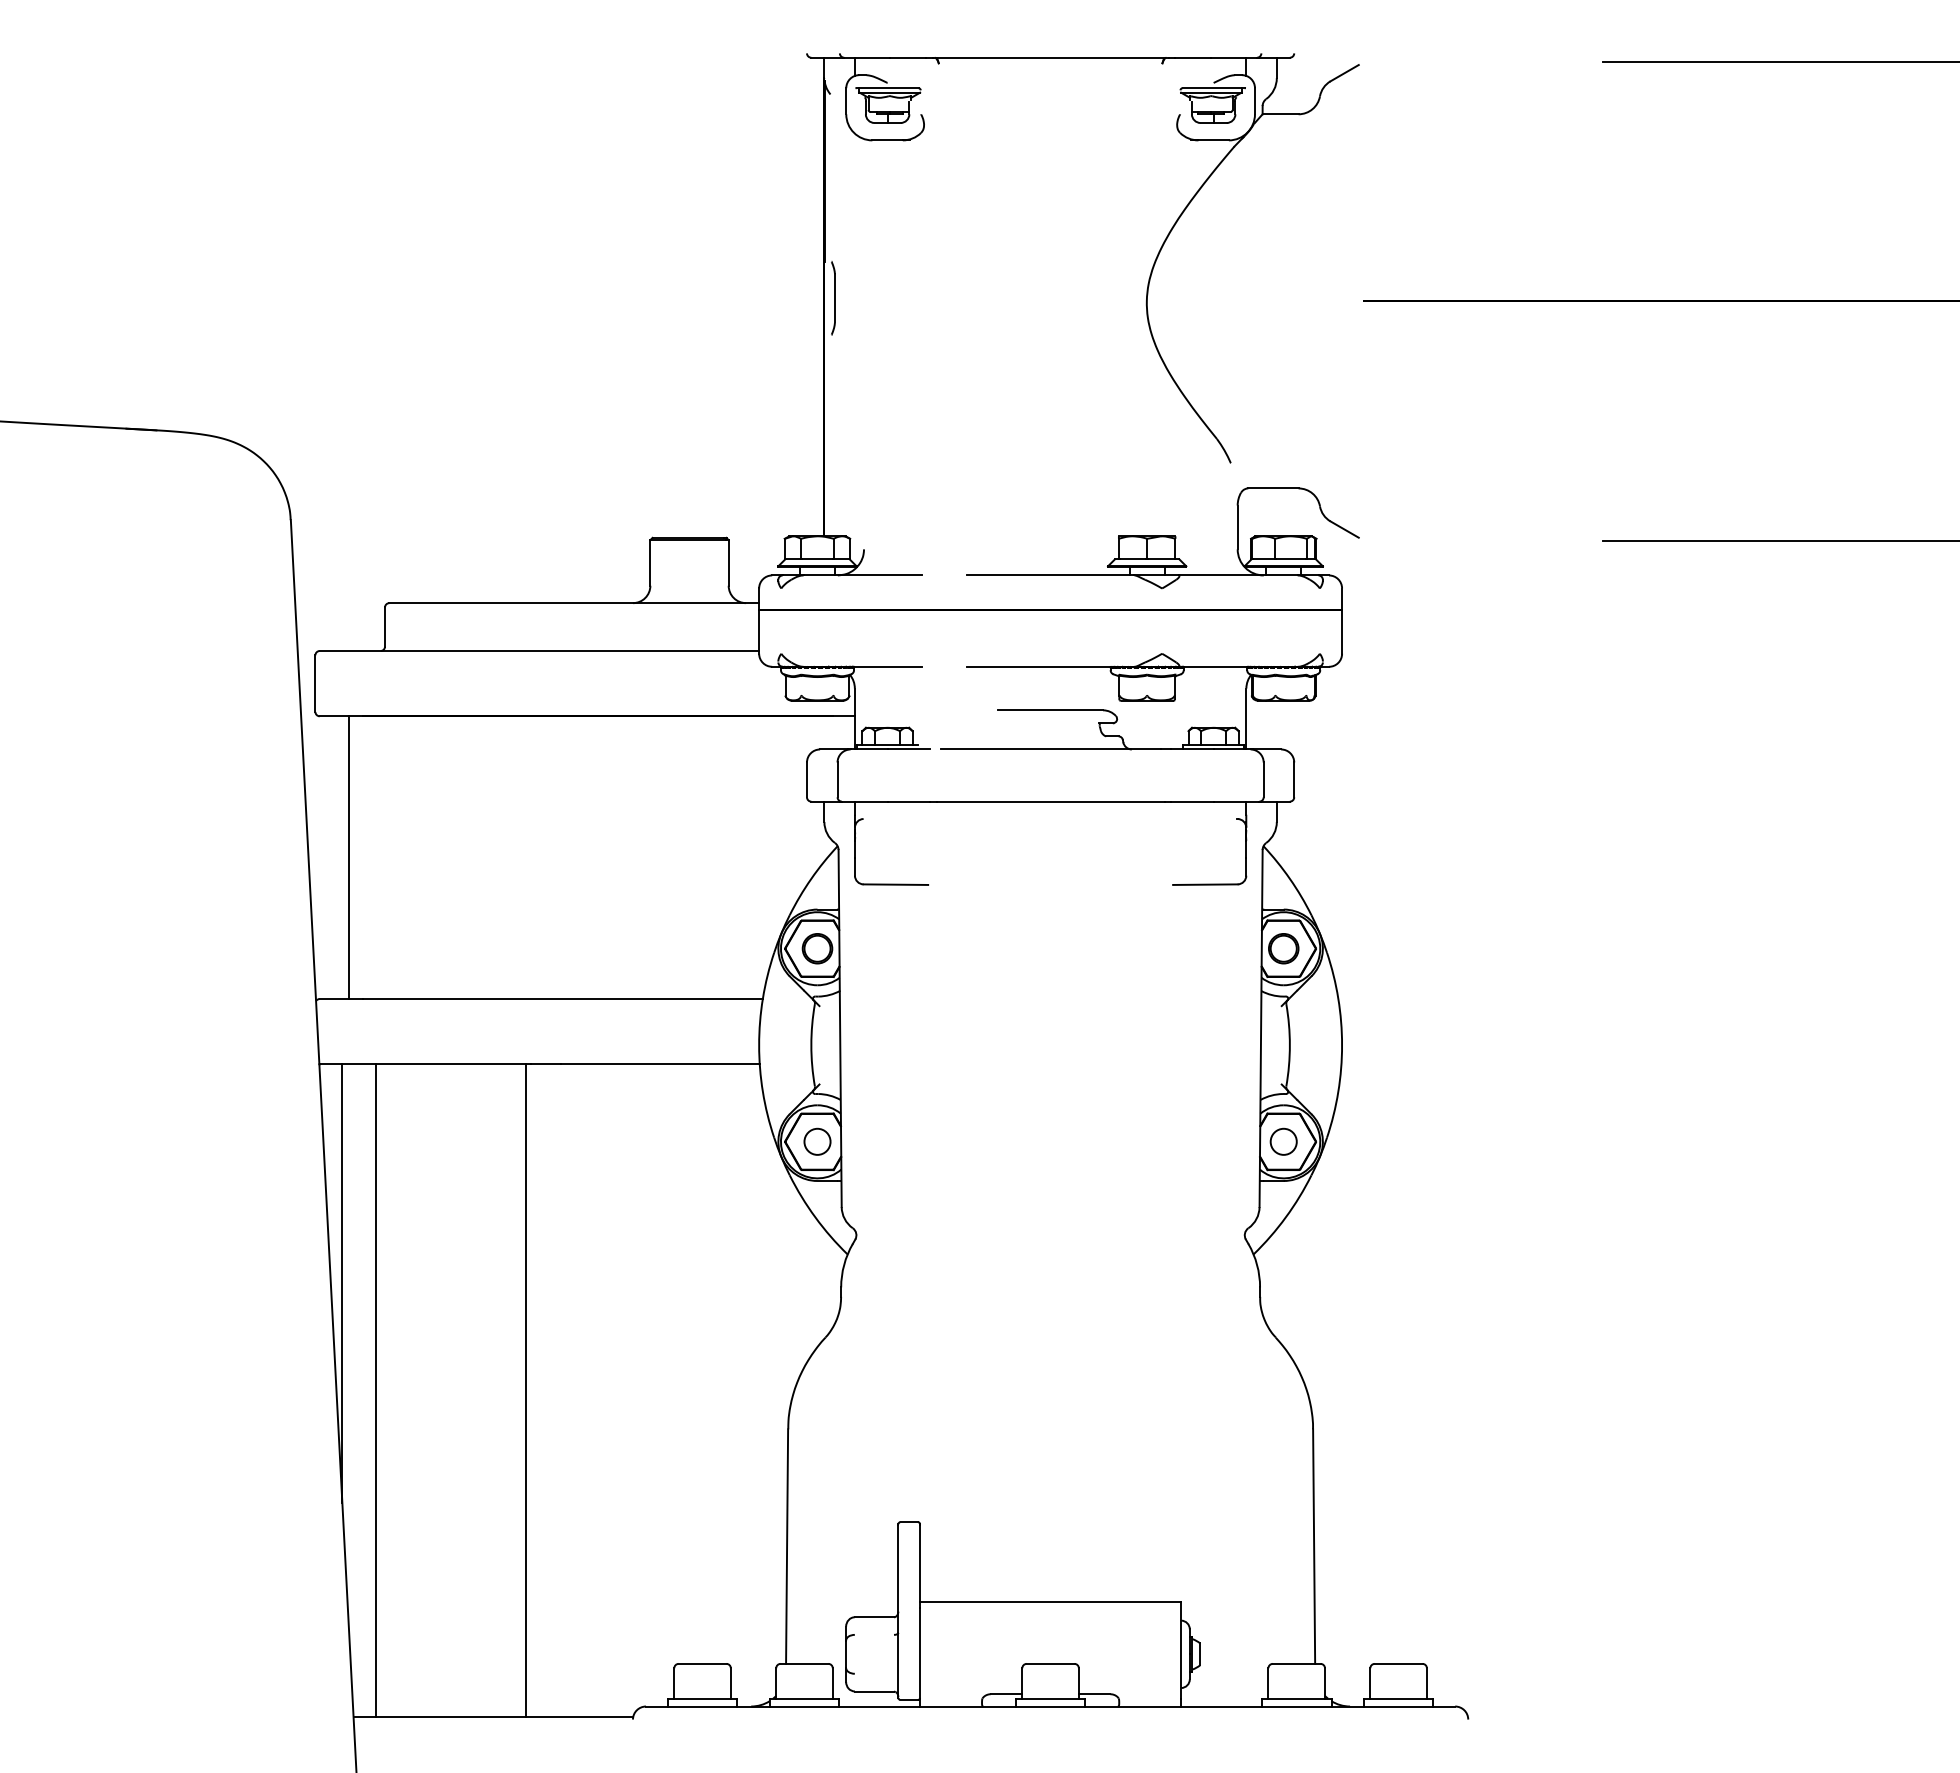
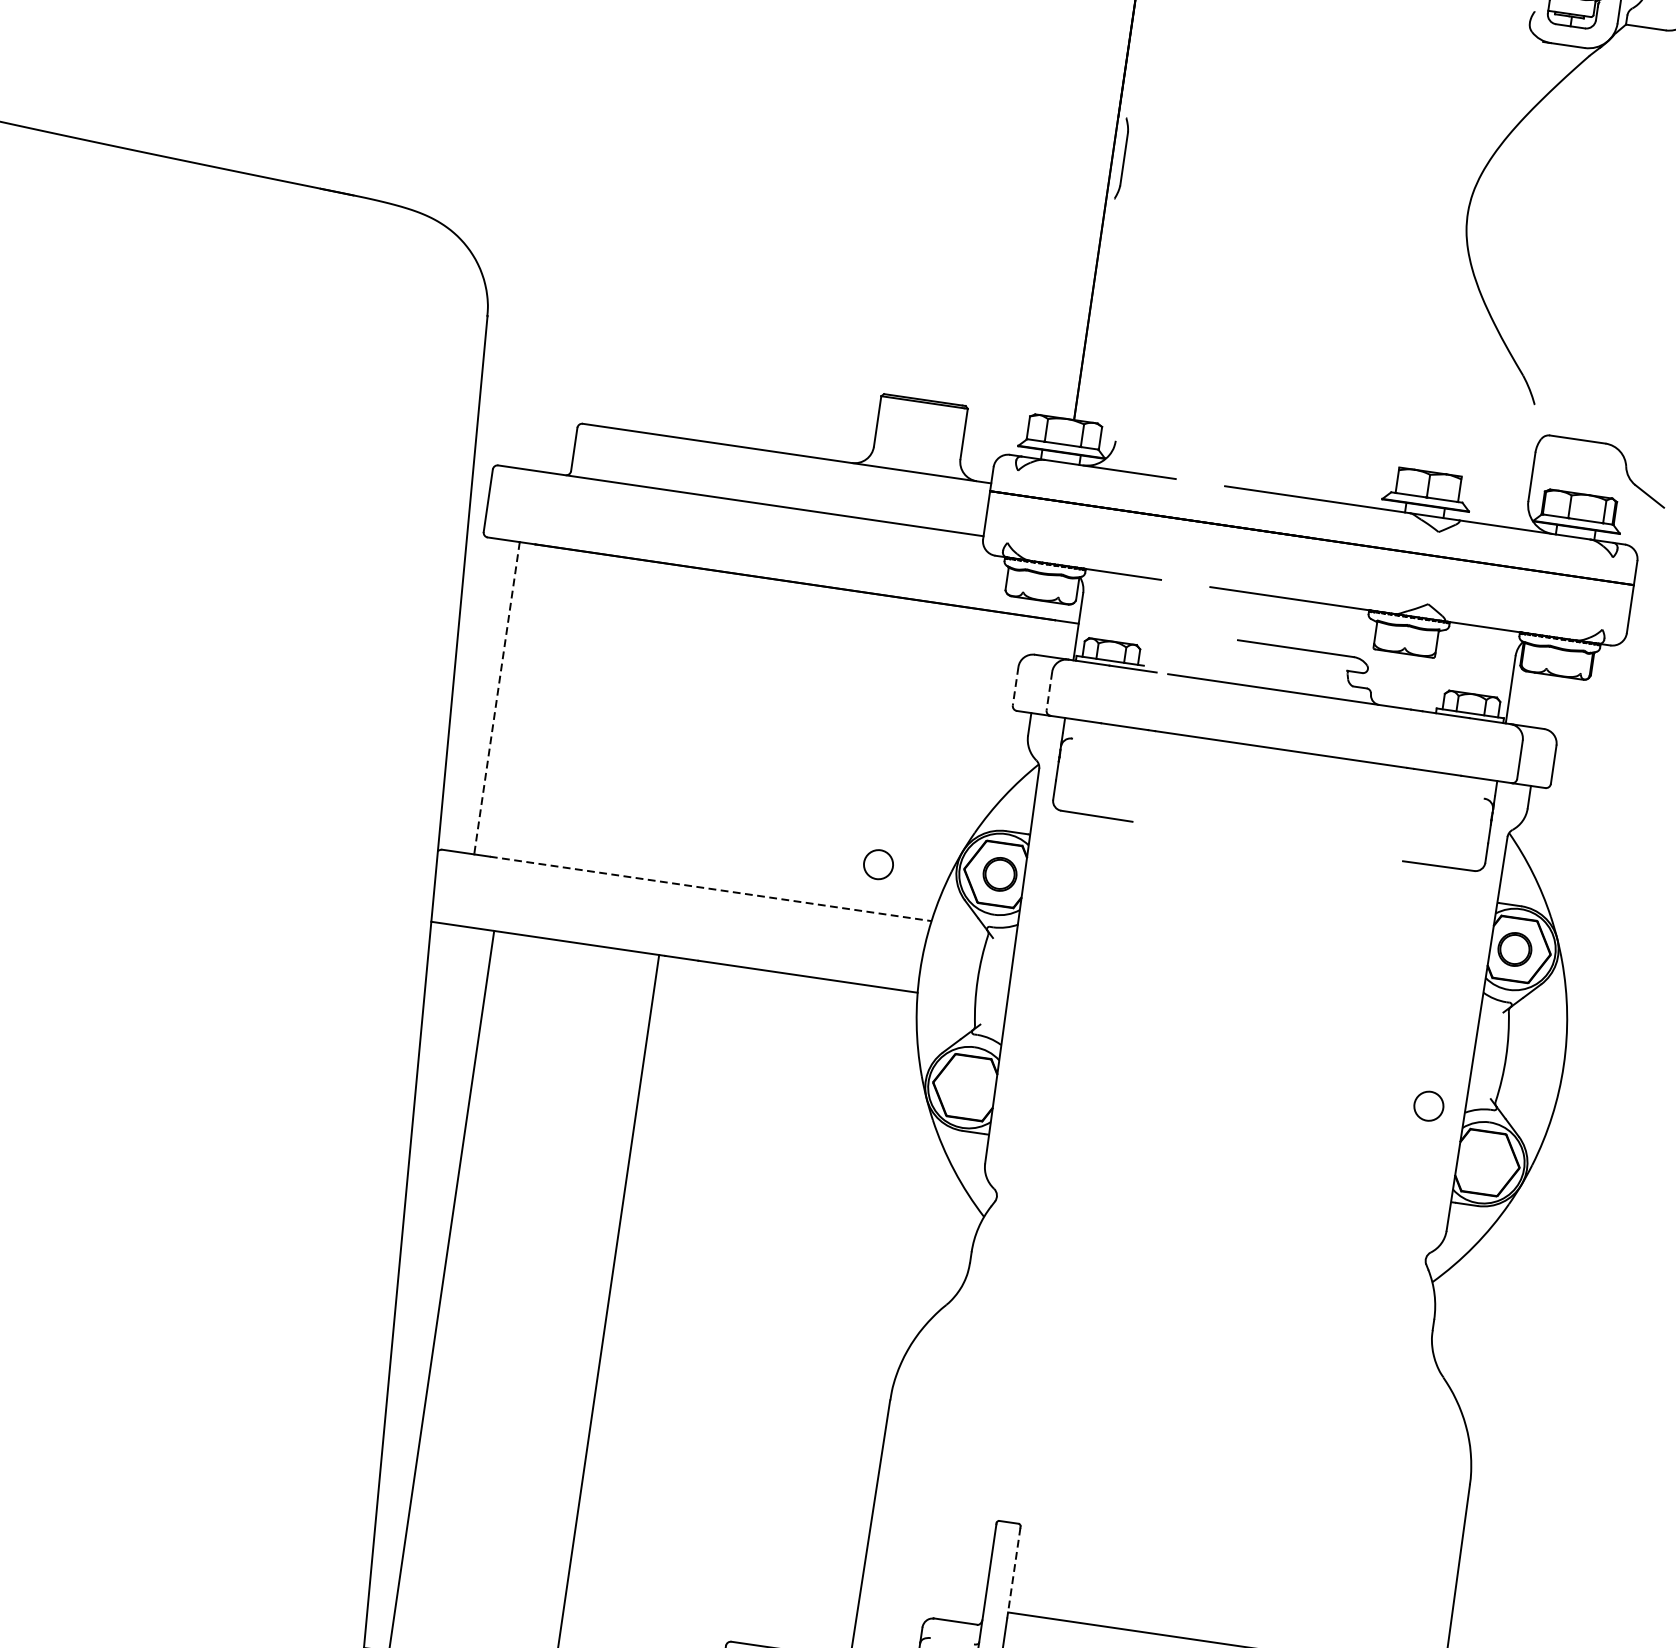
line: (806, 780) -> (1015, 686), solid -> dashed
line: (837, 780) -> (1049, 691), solid -> dashed
line: (348, 858) -> (496, 699), solid -> dashed
line: (562, 999) -> (710, 889), solid -> dashed
circle: (817, 1141) -> (878, 864), moved
circle: (1283, 1141) -> (1428, 1105), moved
line: (342, 1283) -> (421, 1167), removed
line: (920, 1566) -> (1014, 1573), solid -> dashed

